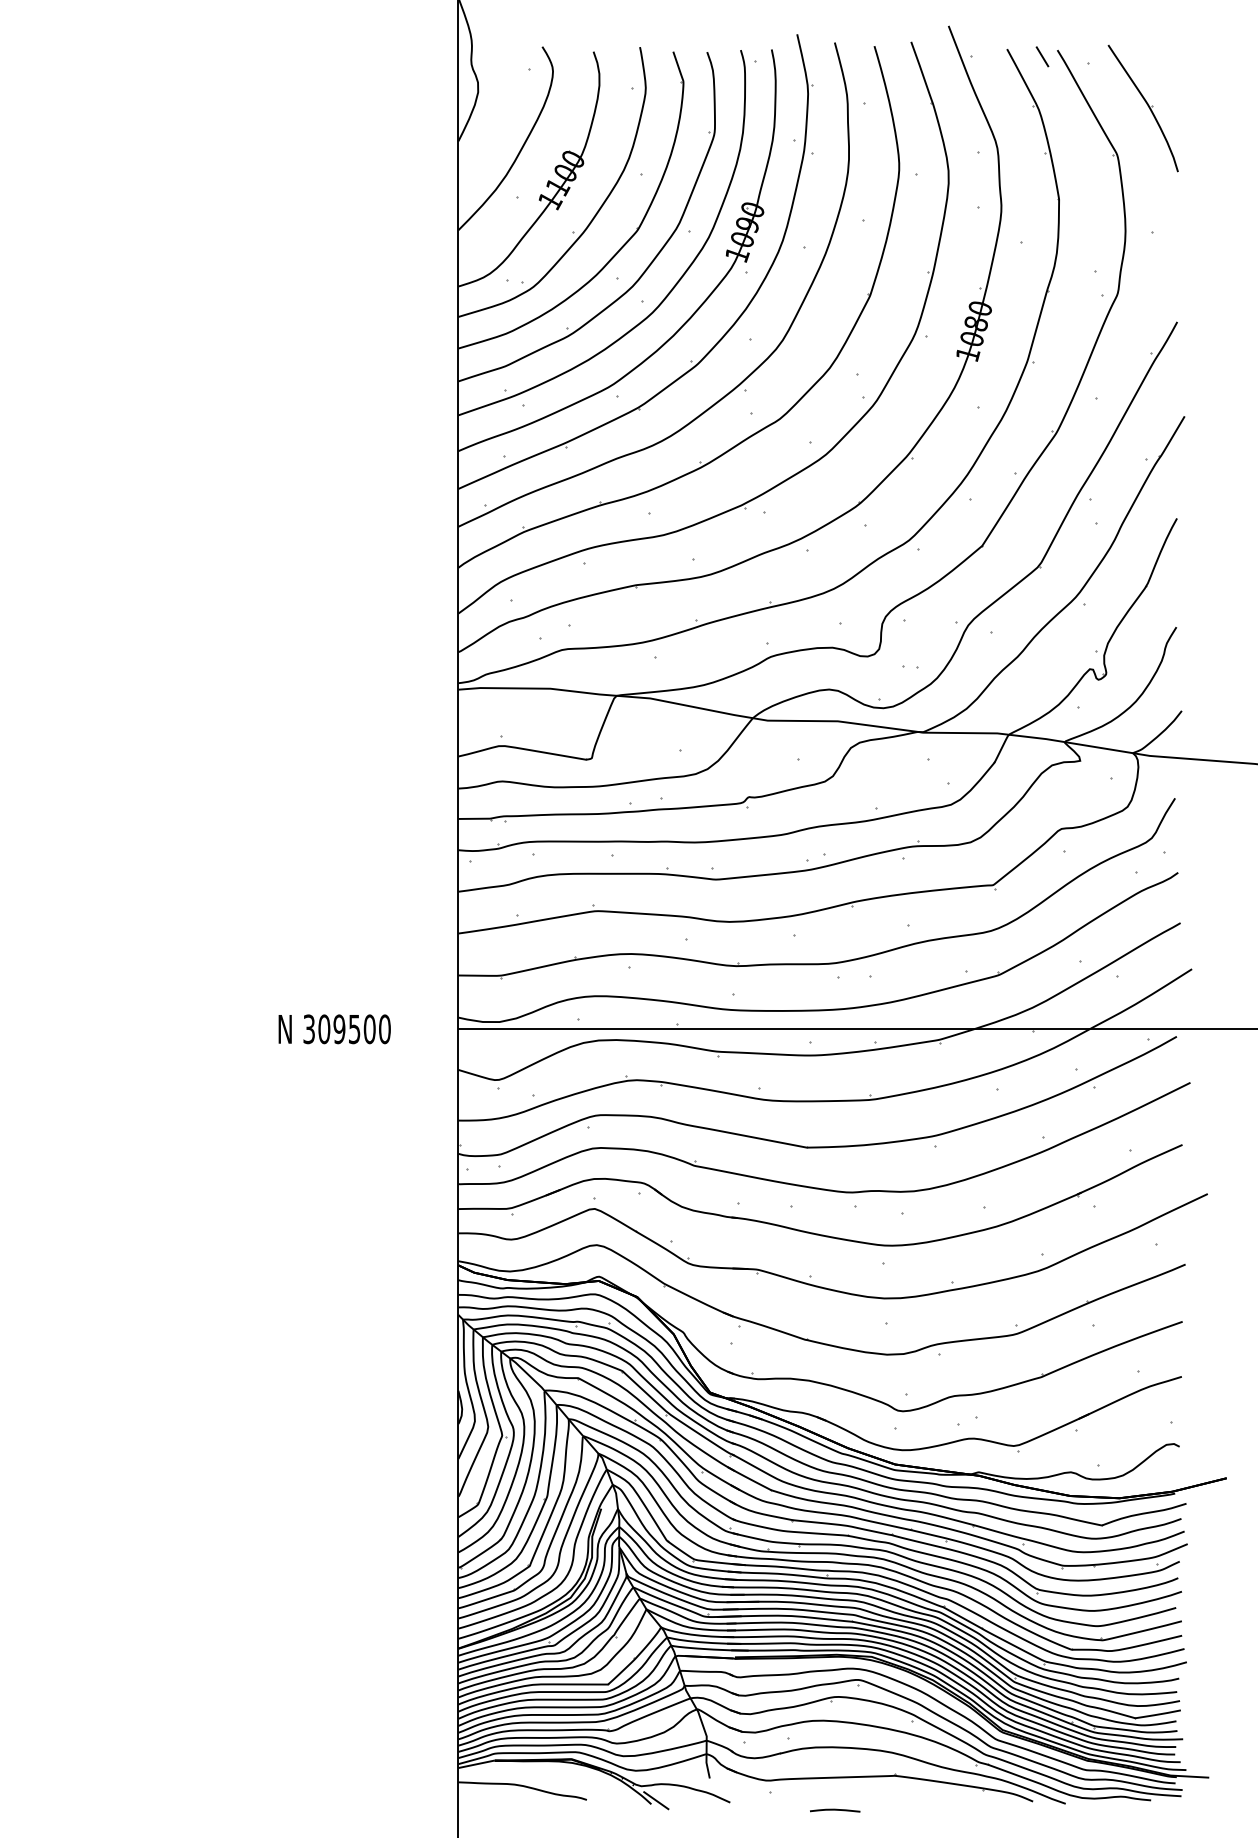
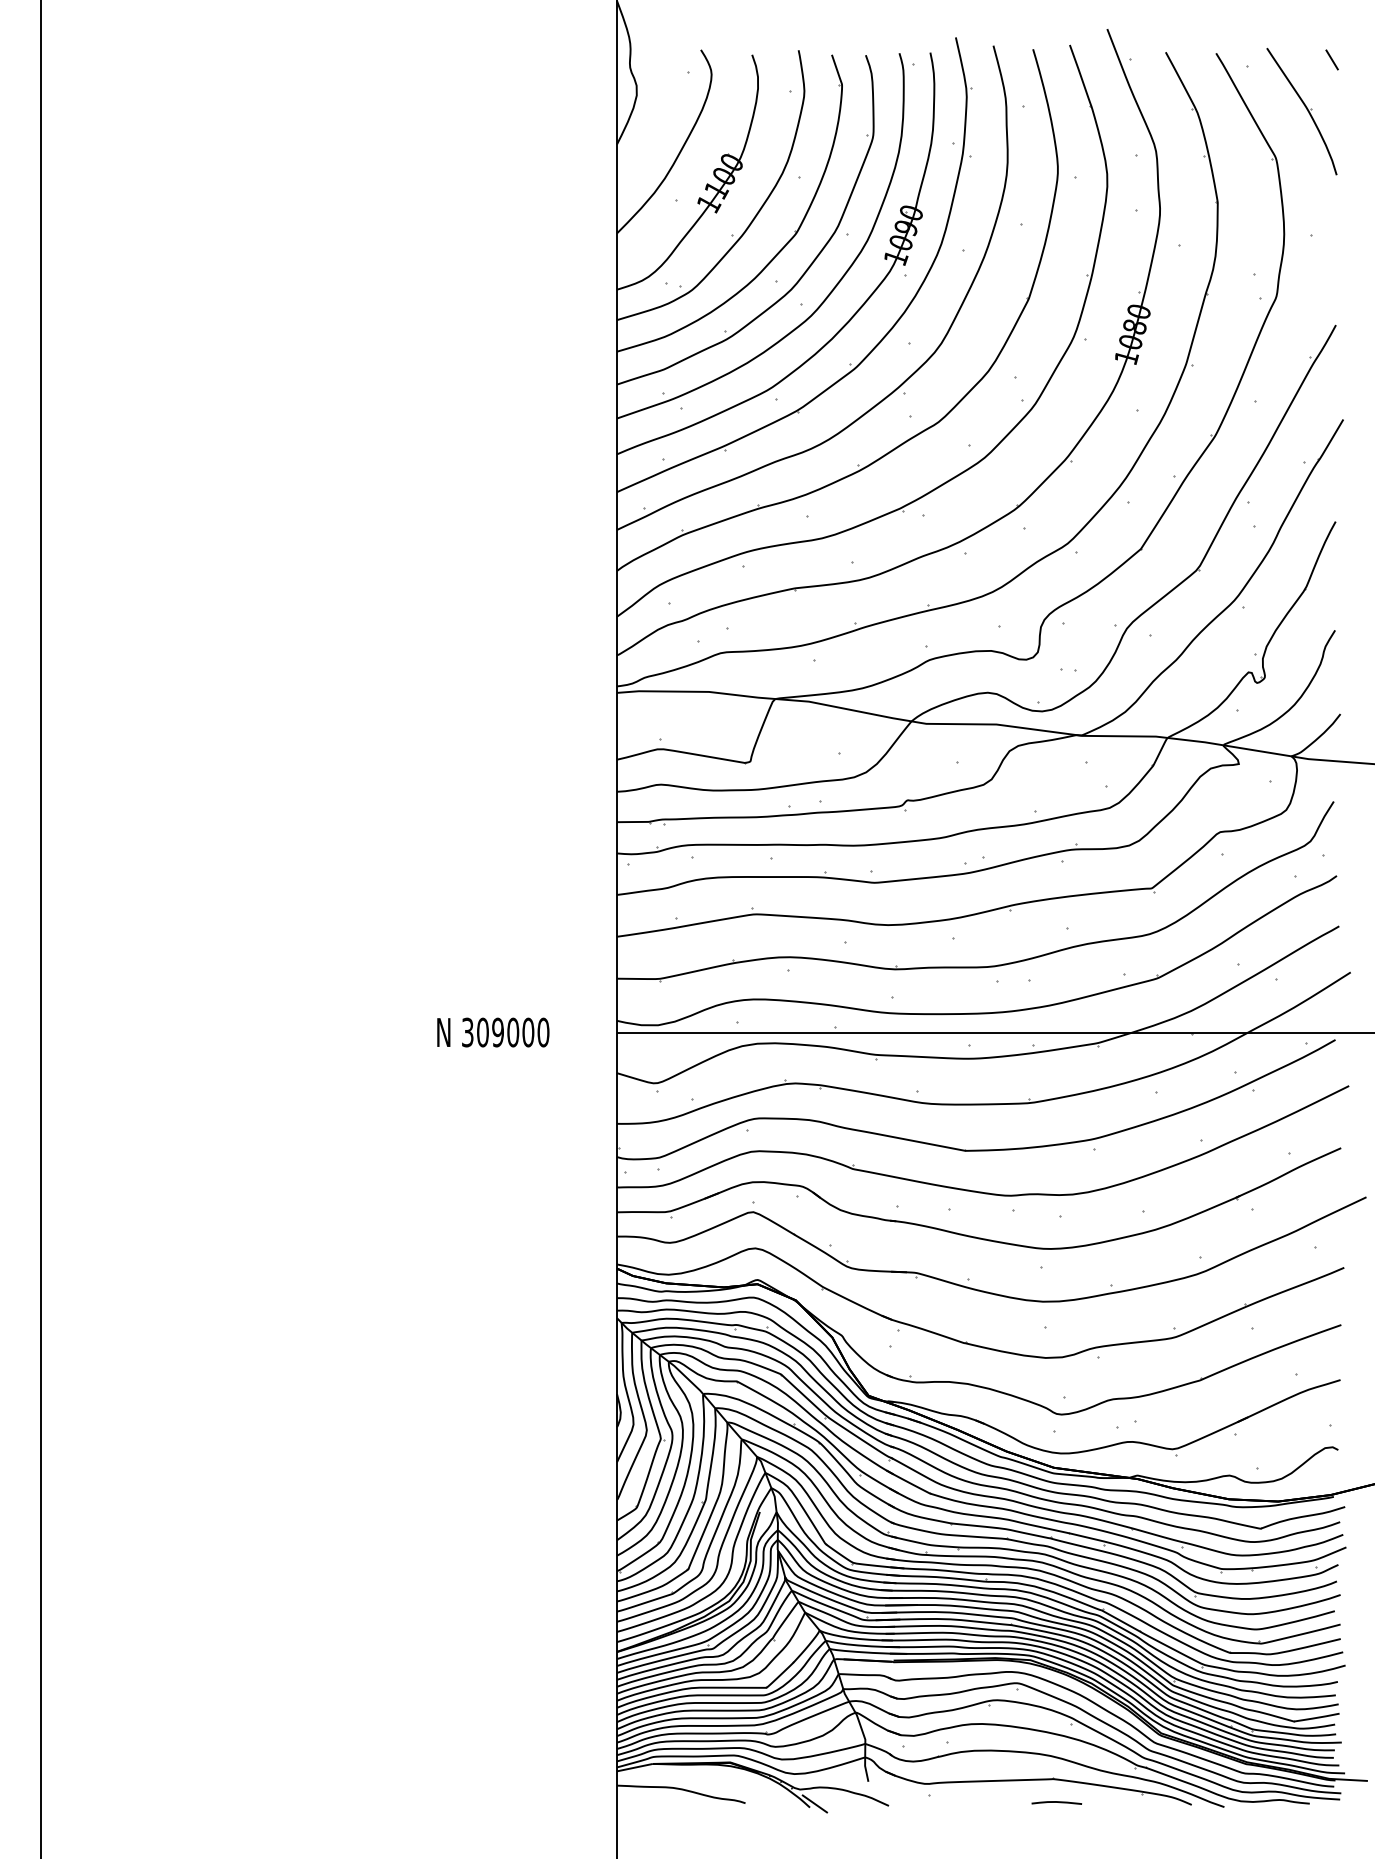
line: (1041, 56) -> (1331, 59), moved
text: (354, 1029) -> (513, 1032), 309500 -> 309000
curve: (834, 1810) -> (1056, 1802), moved

